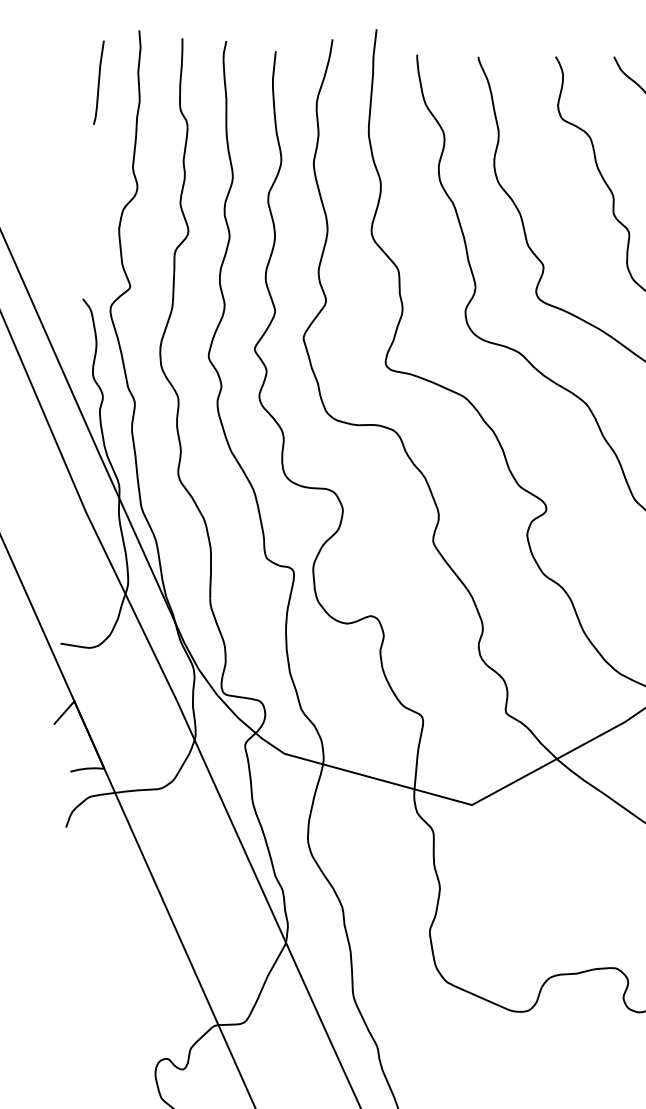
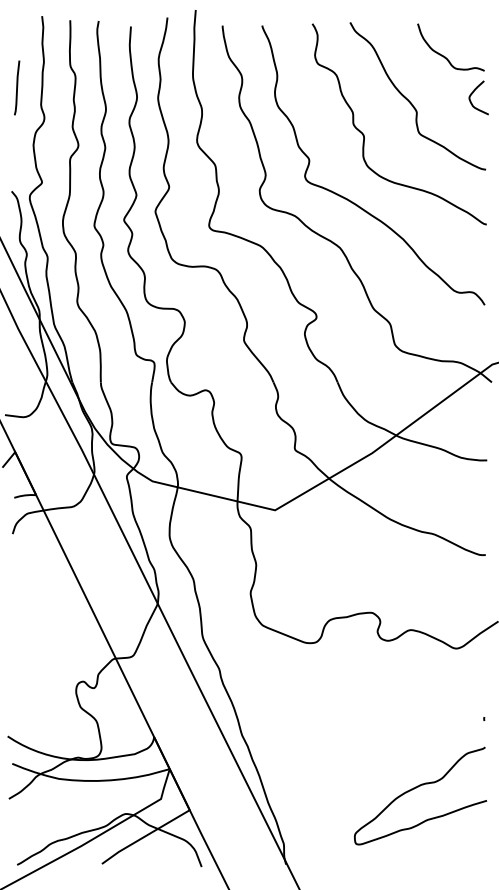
line: (99, 82) -> (17, 87), moved

